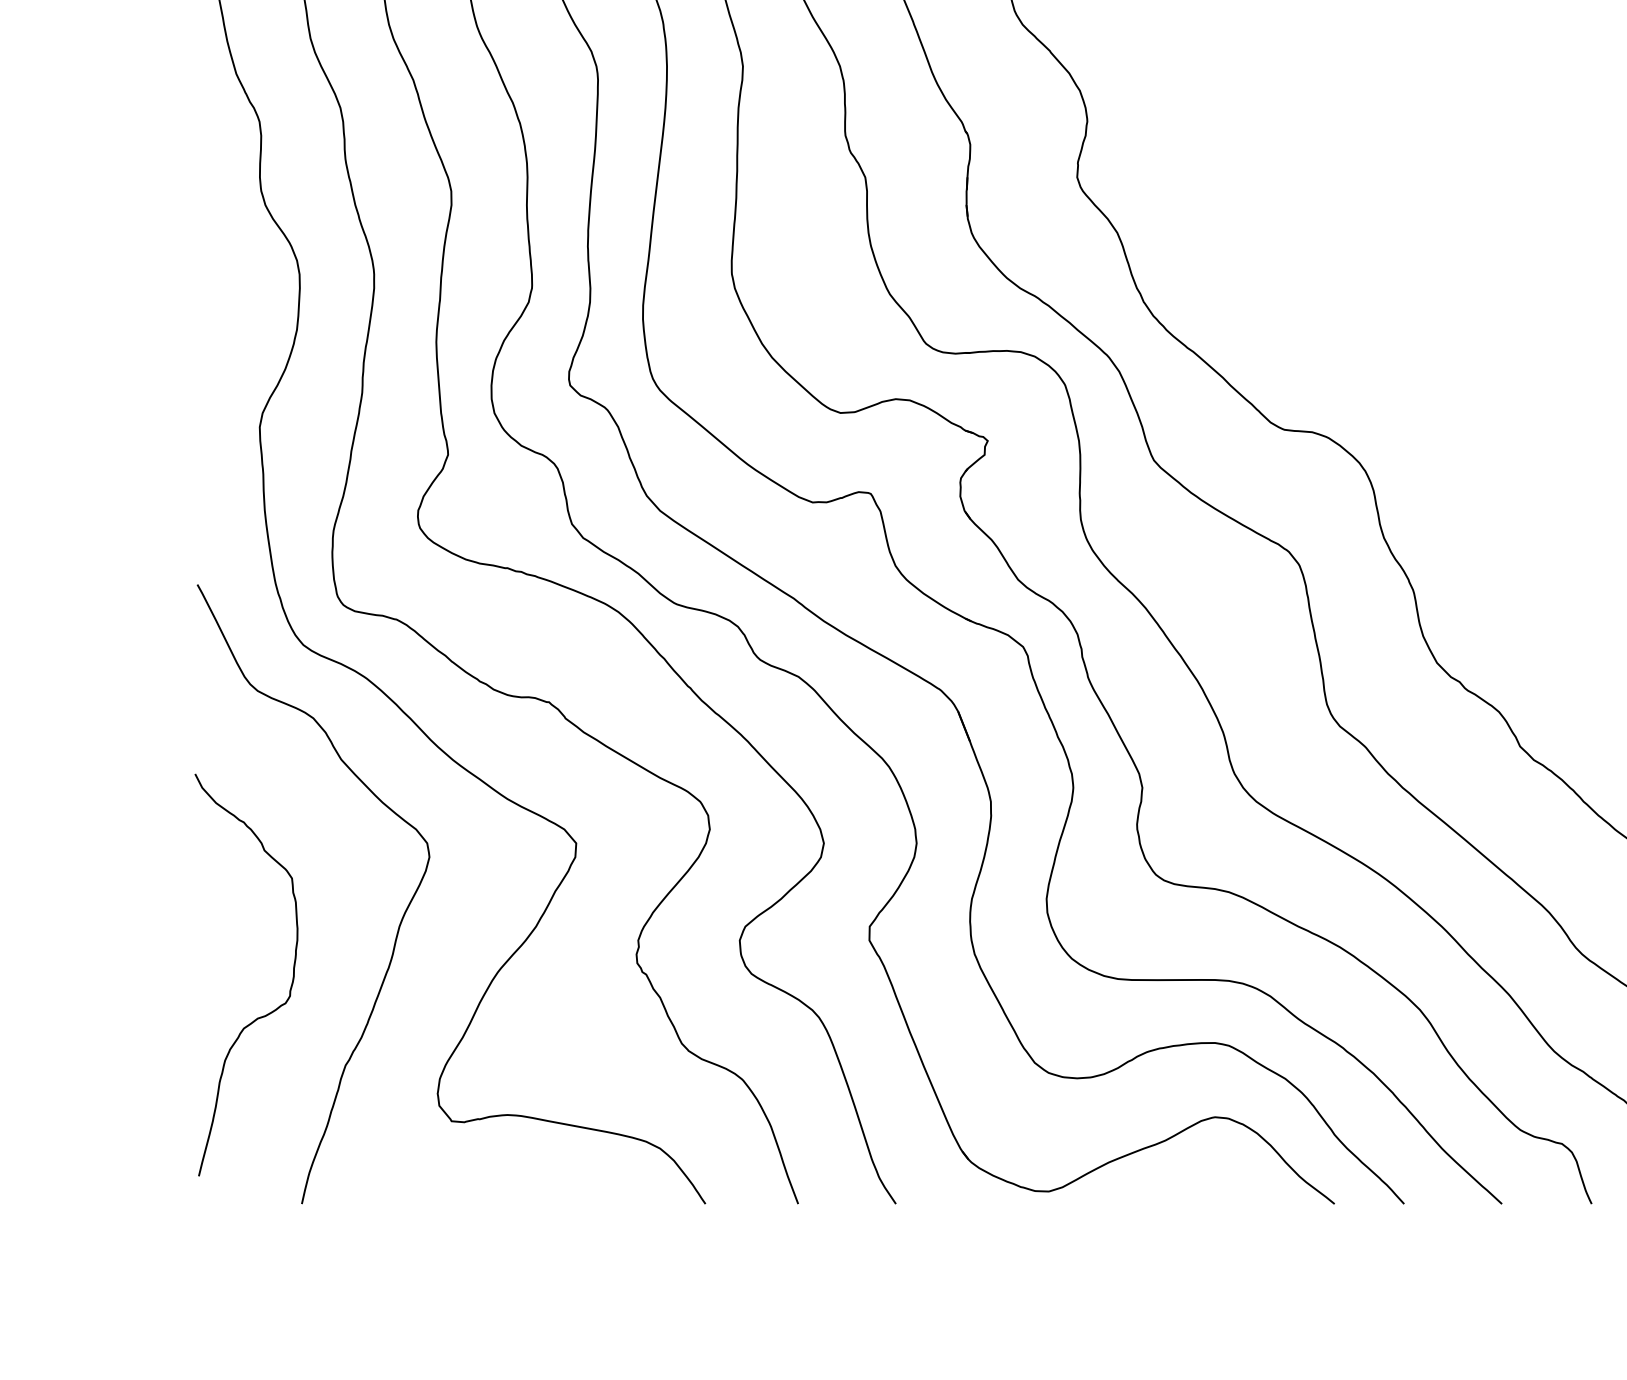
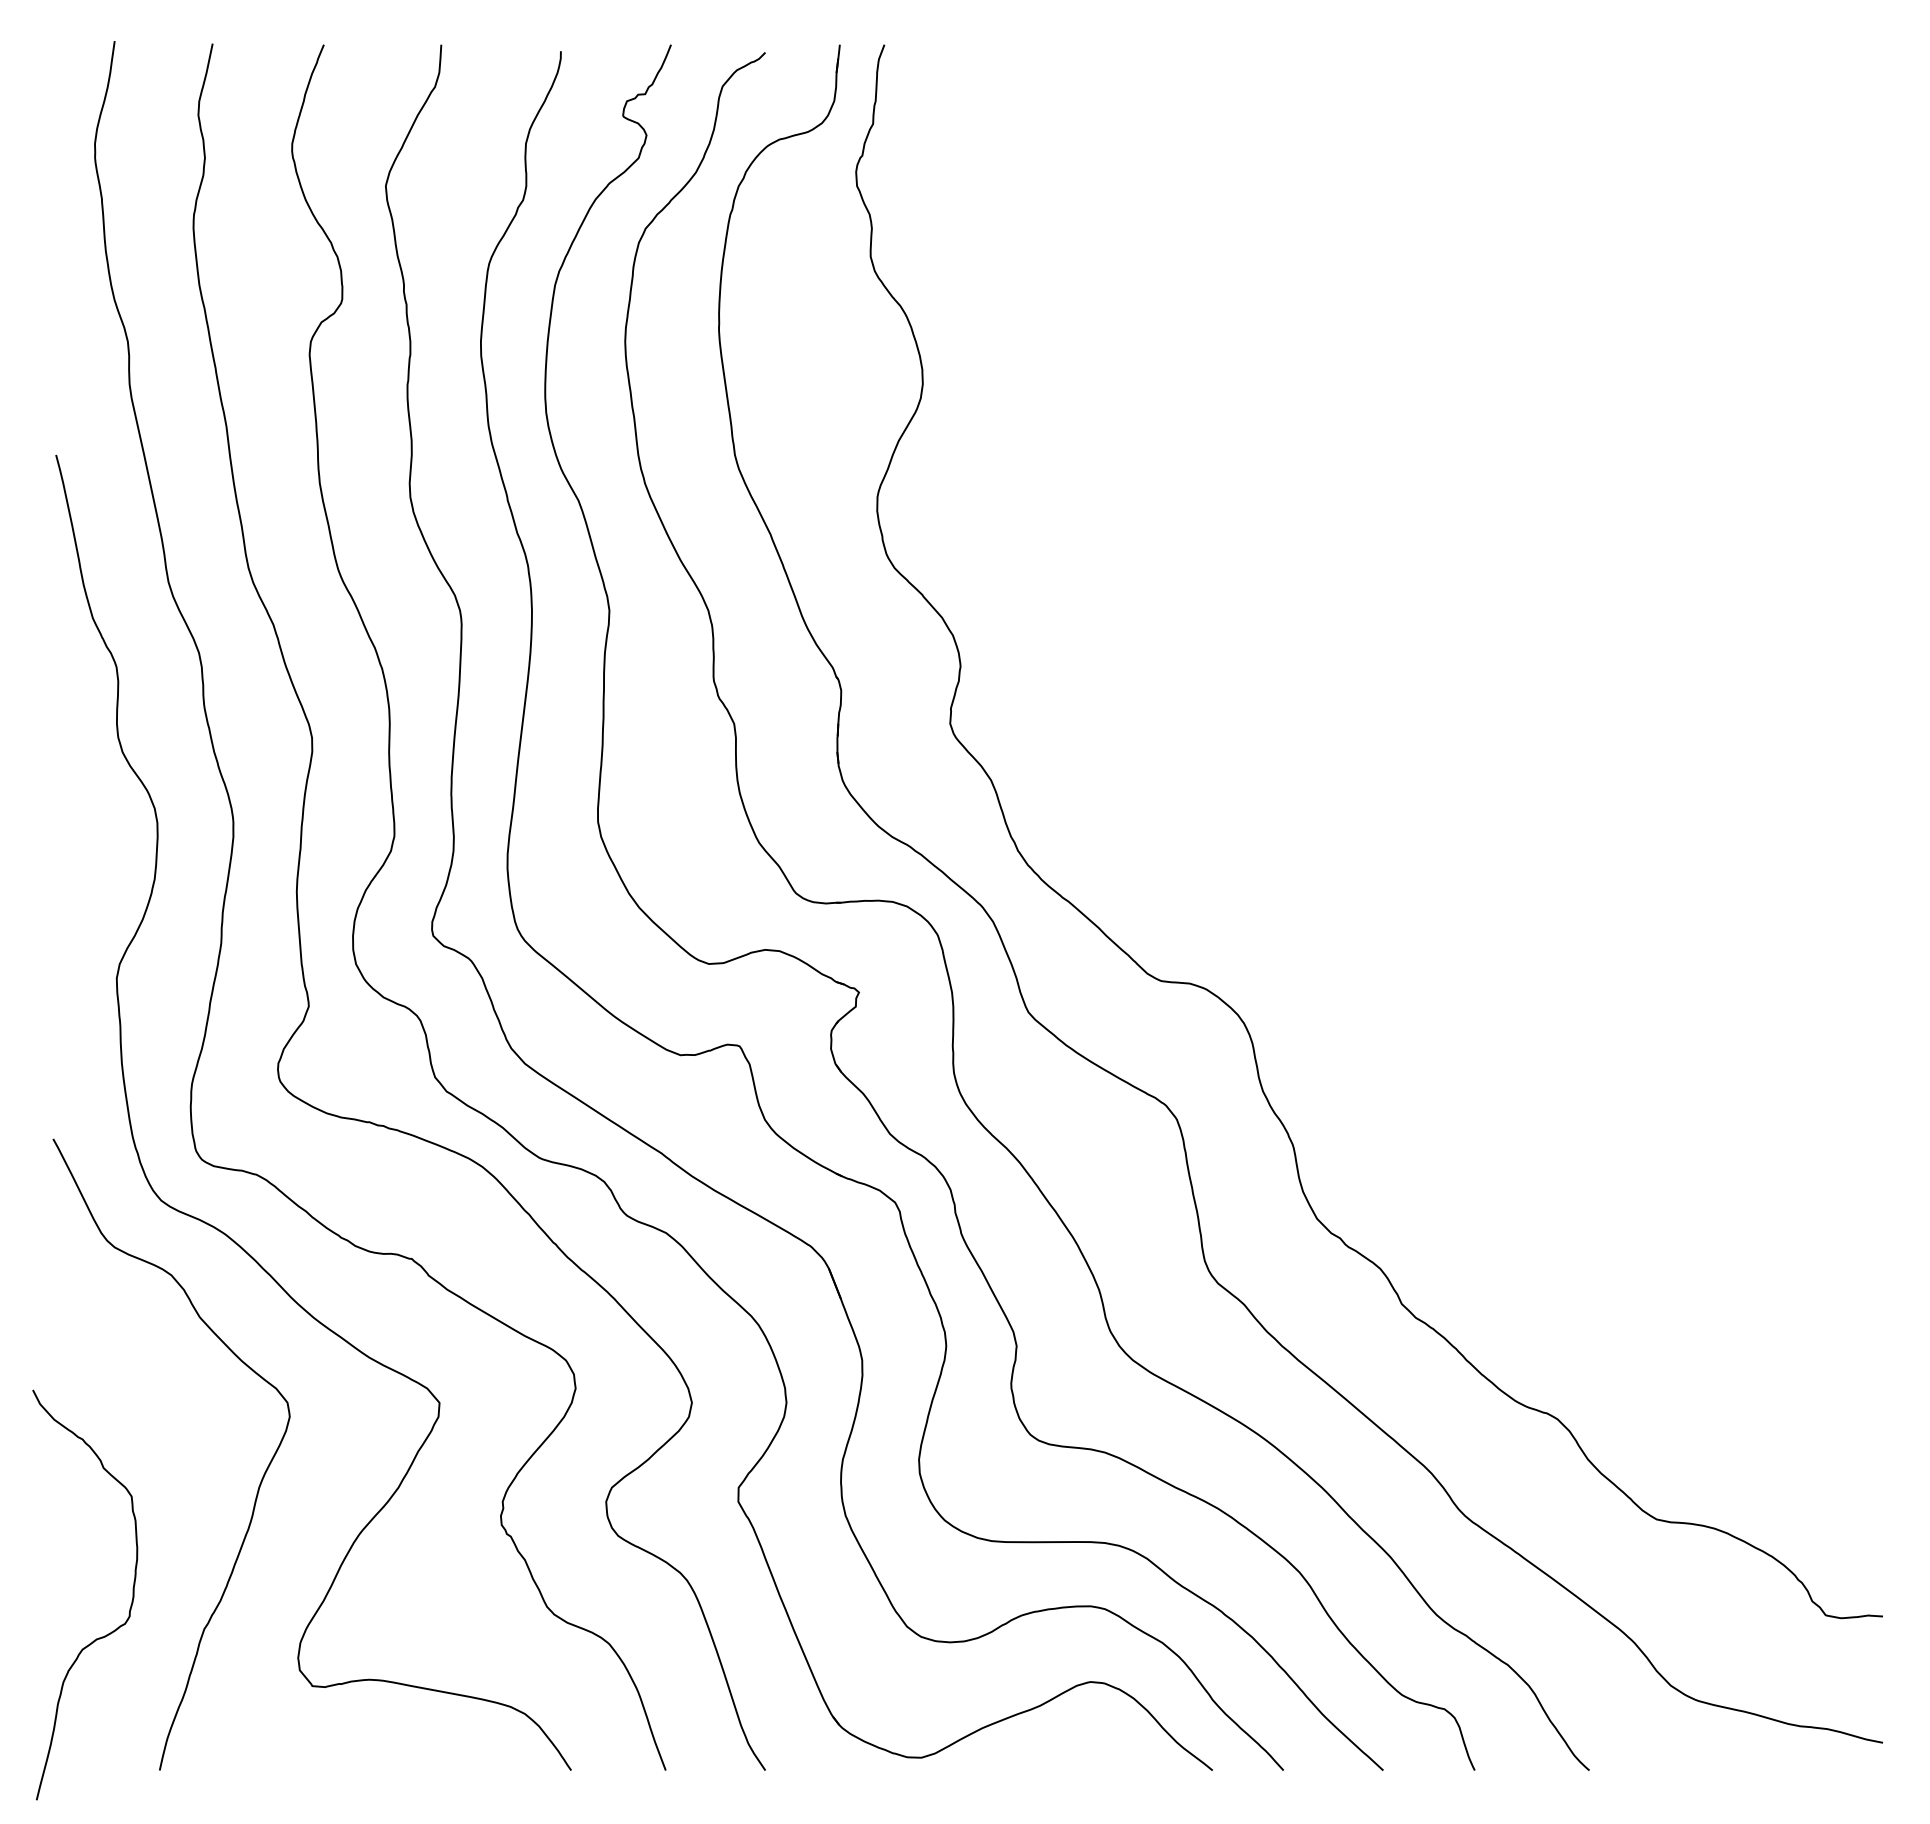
curve: (259, 1016) -> (98, 1637), moved

